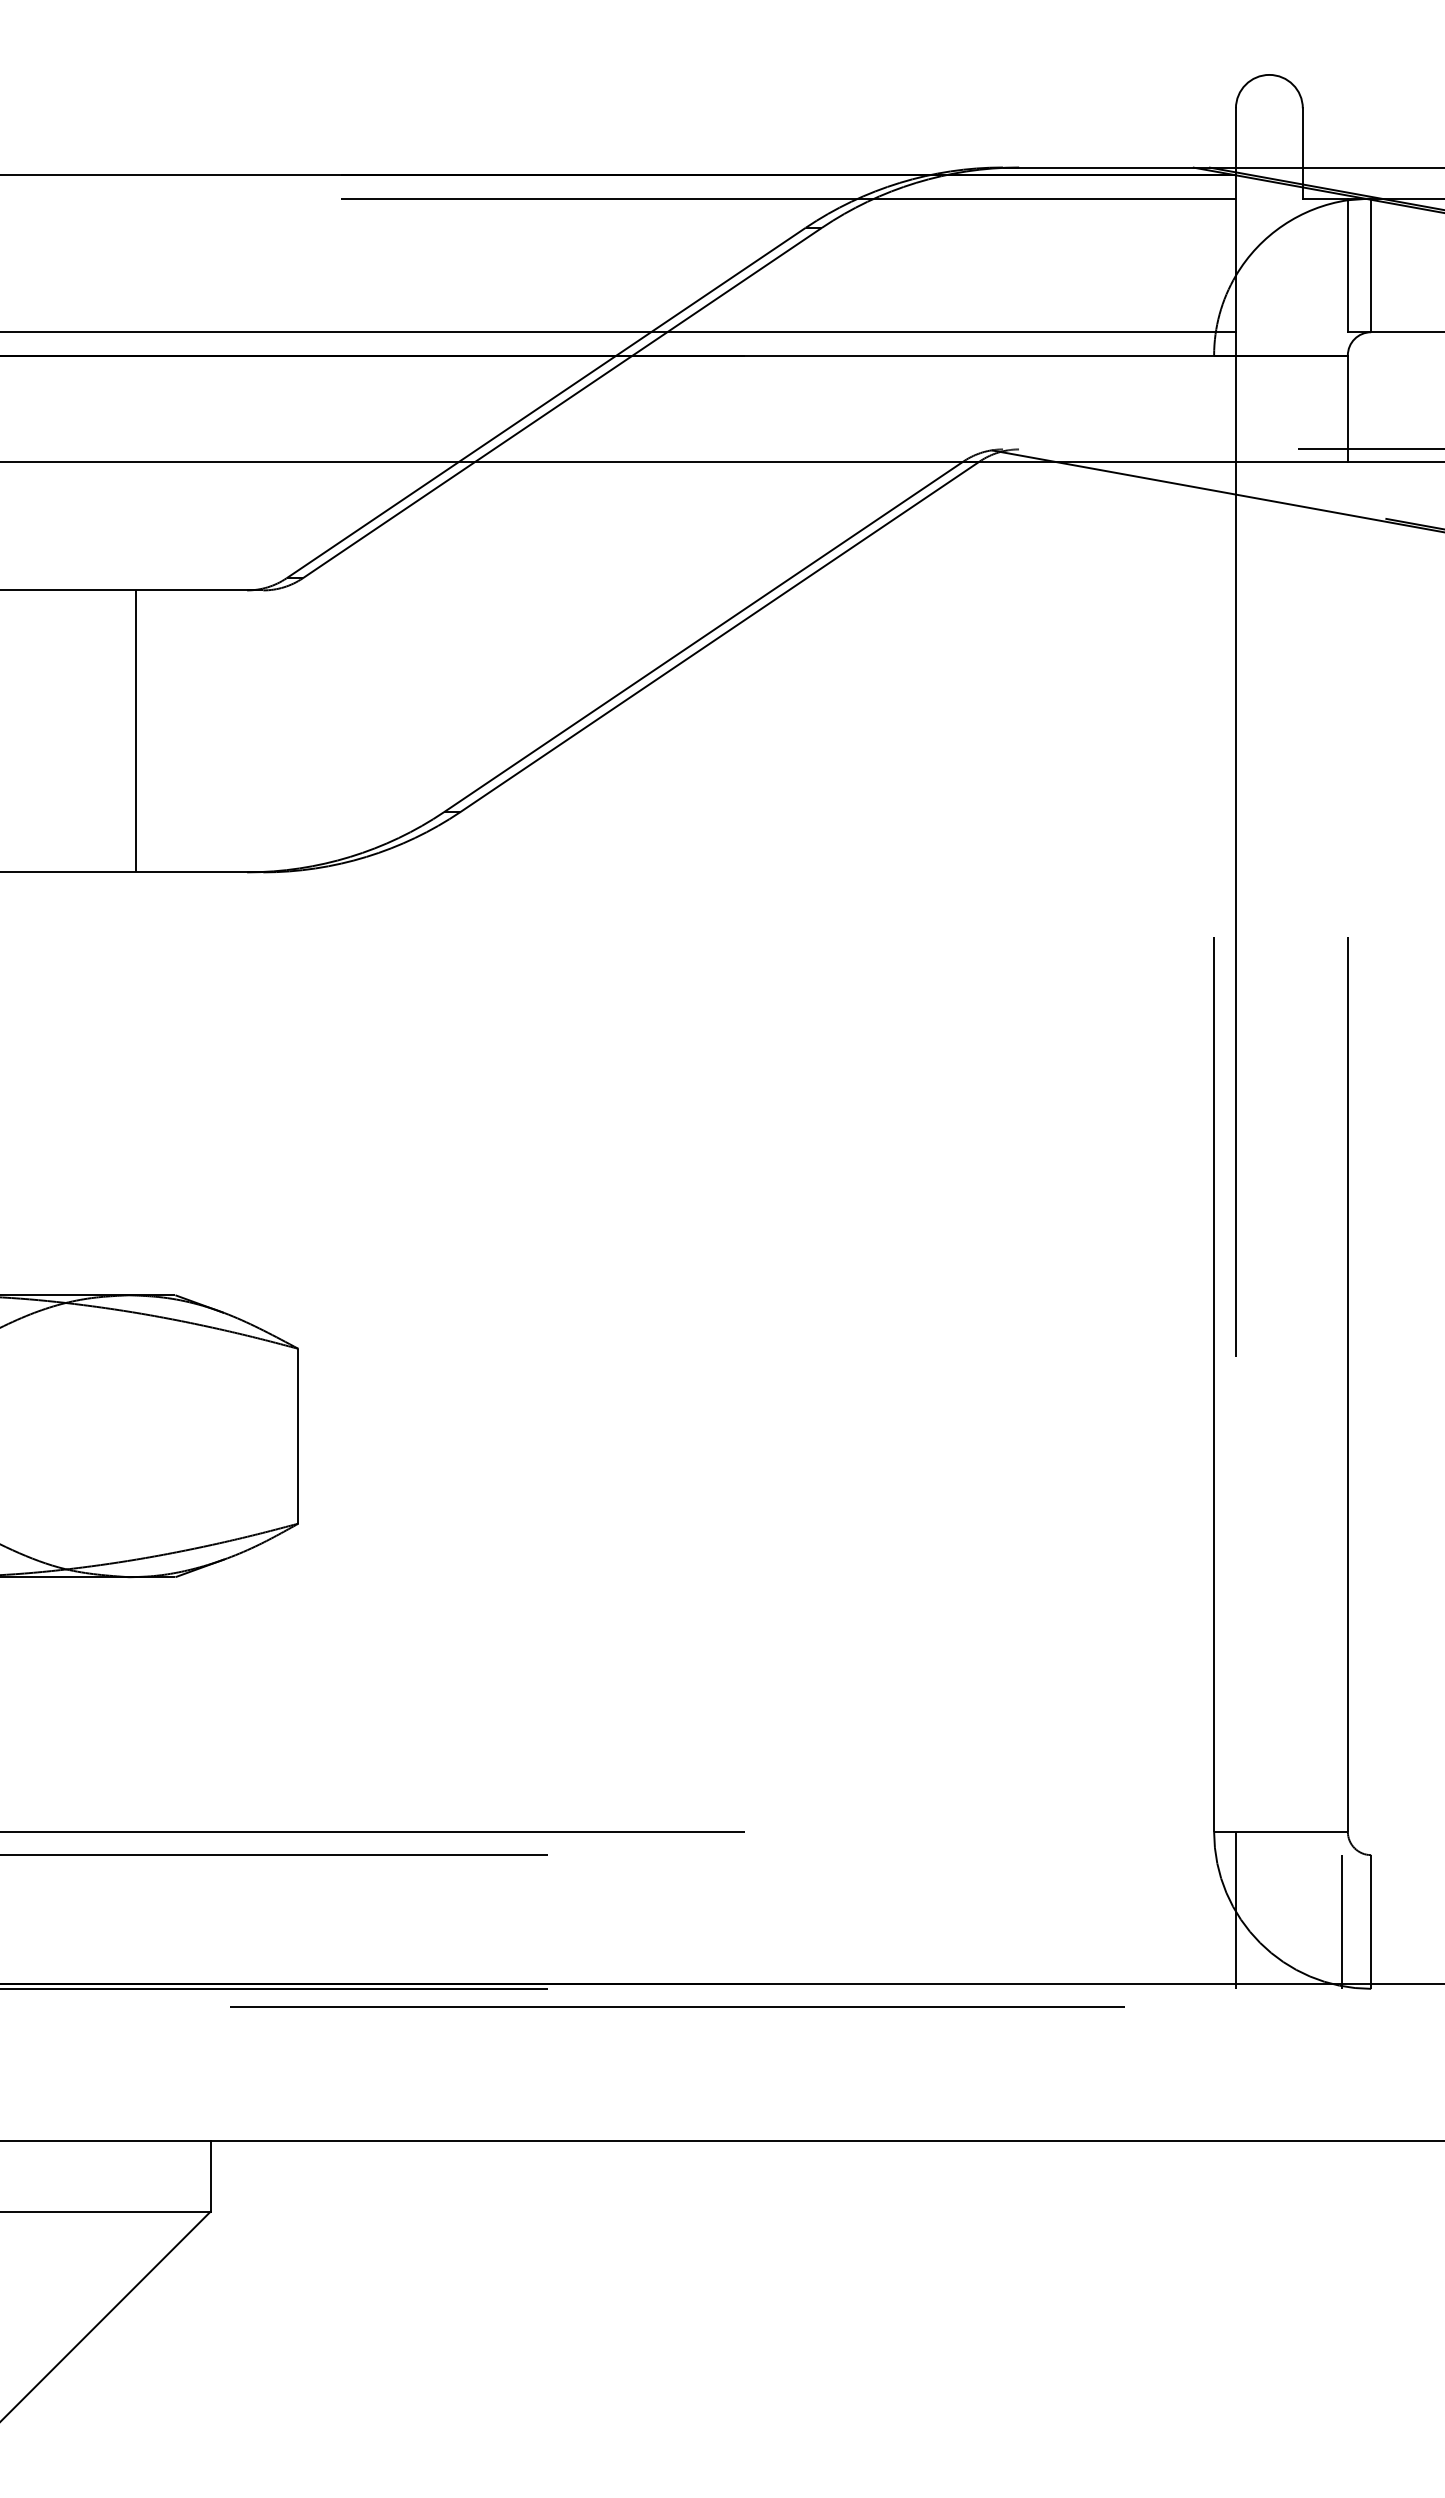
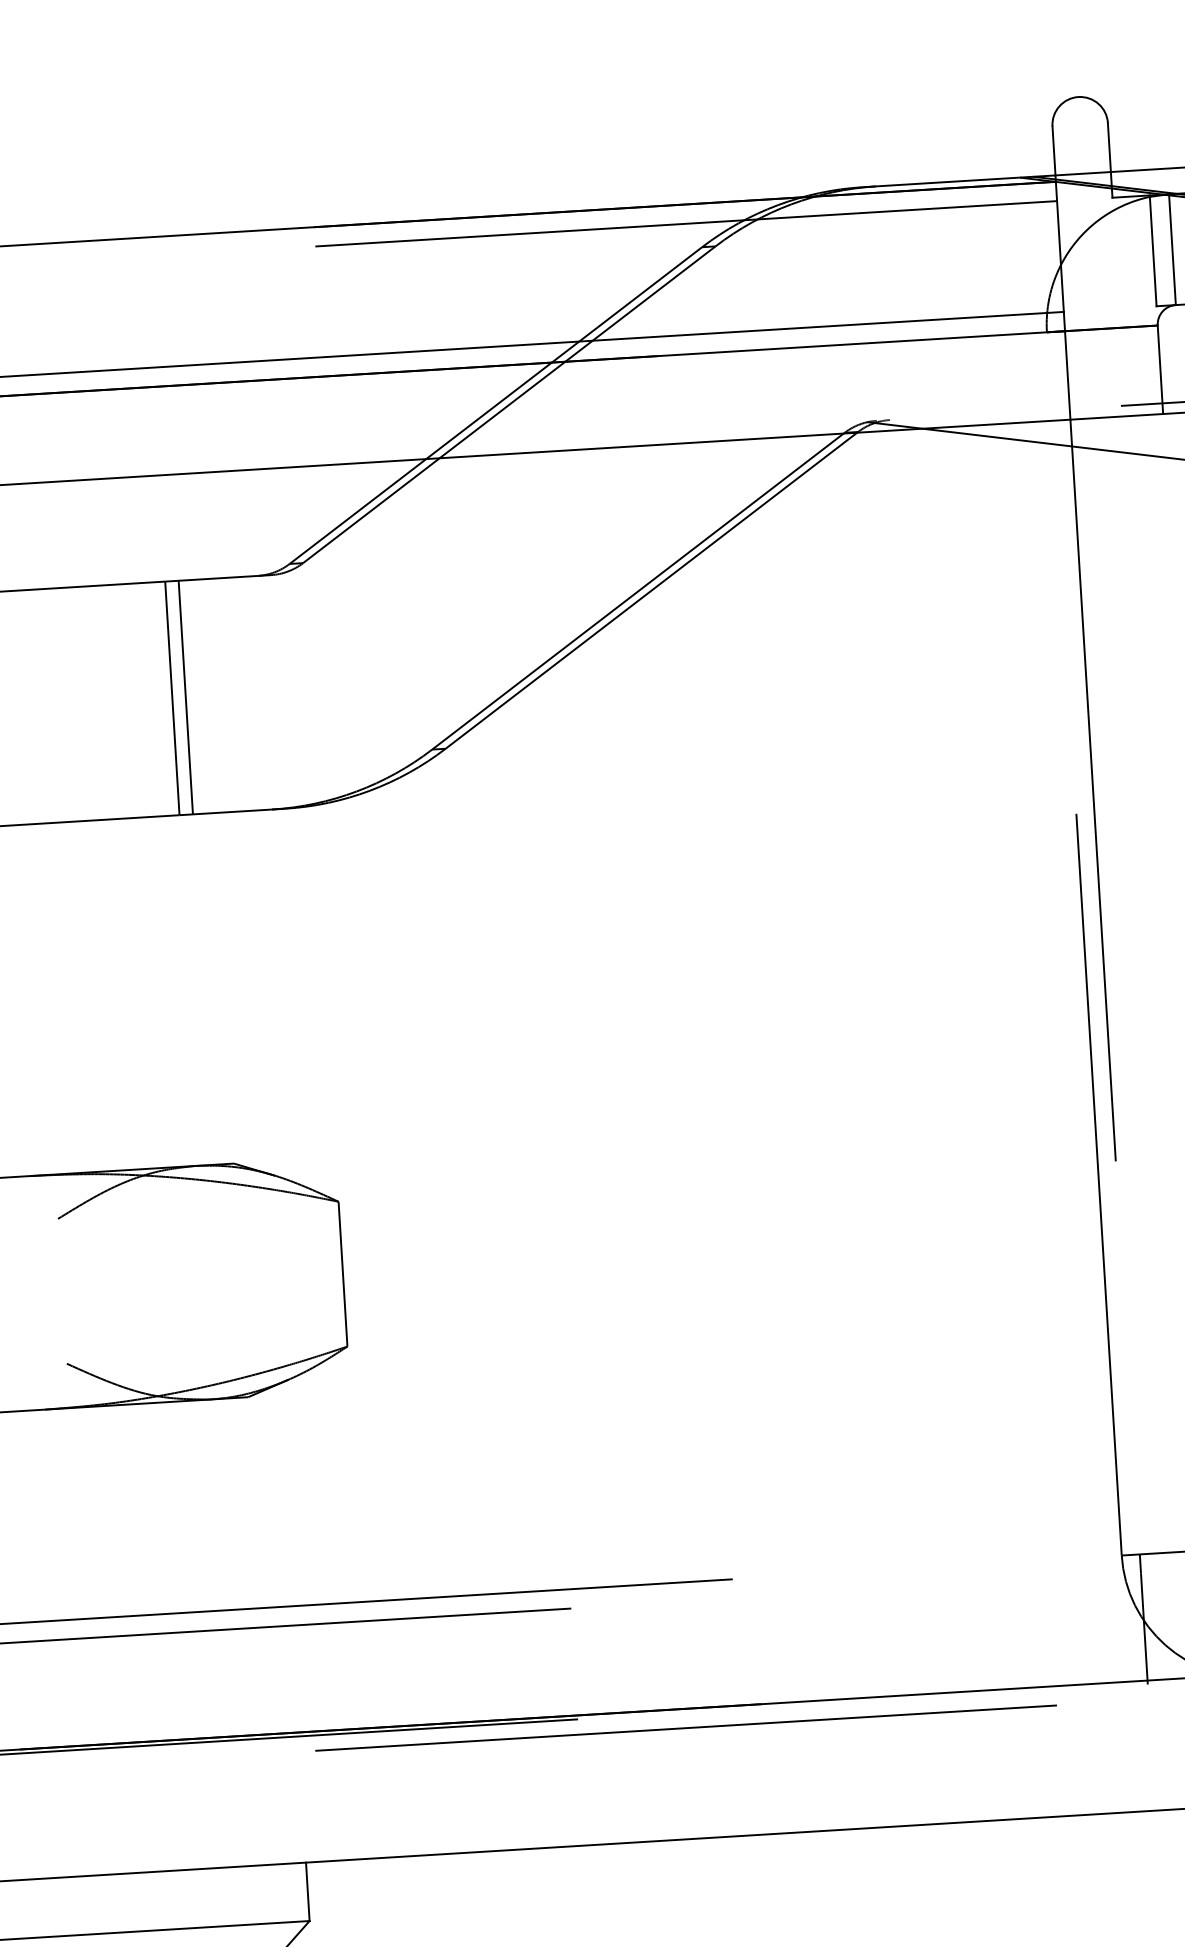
line: (151, 731) -> (185, 697), added

